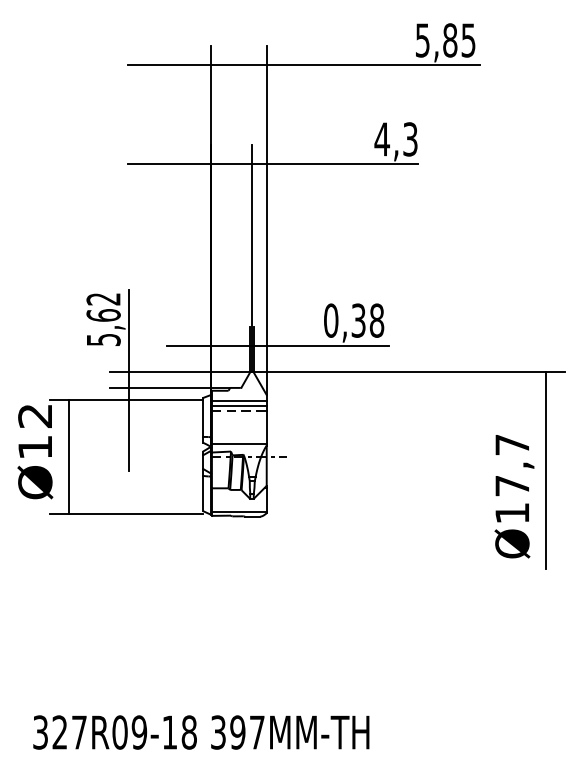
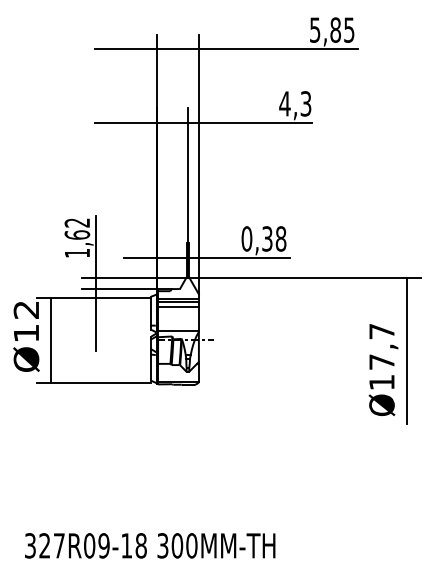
text: (103, 338) -> (77, 252), 5,62 -> 1,62
line: (239, 411) -> (178, 306), dashed -> solid
text: (247, 732) -> (184, 545), 397MM-TH -> 300MM-TH

